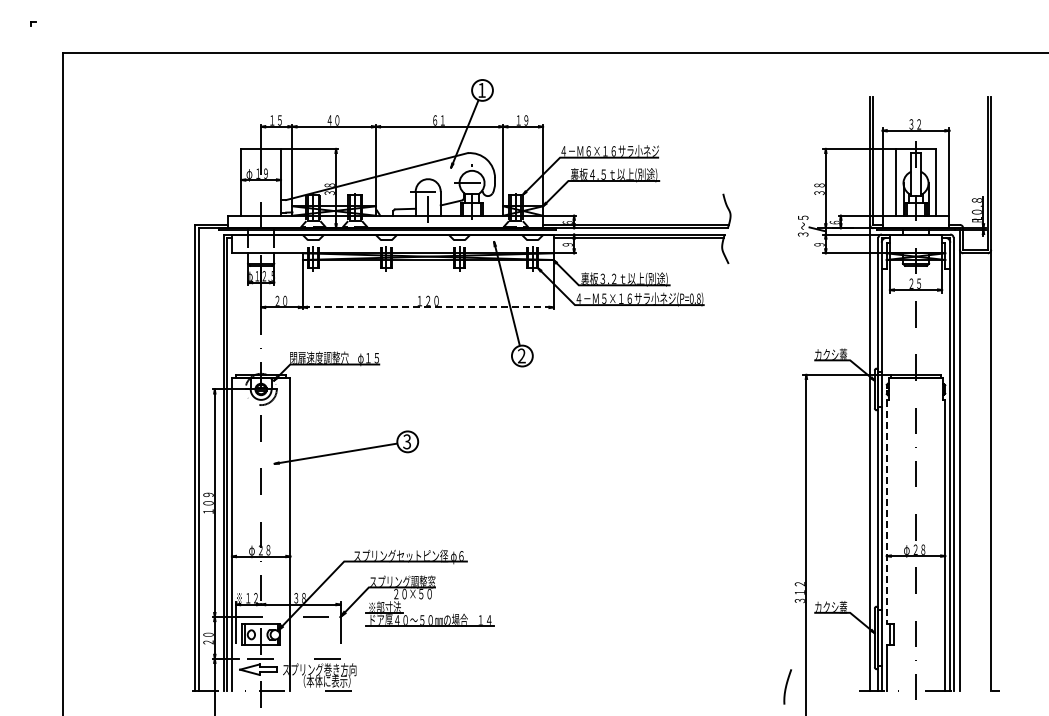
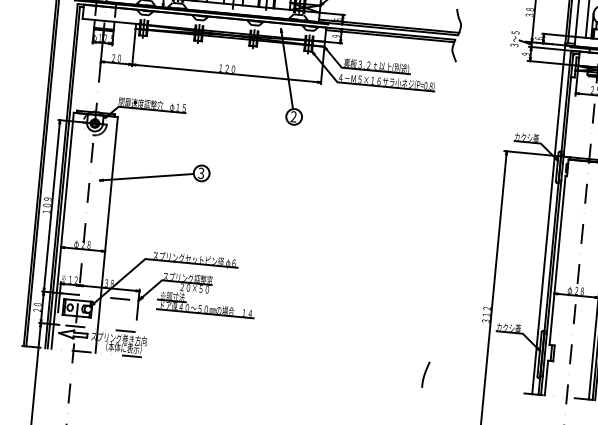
line: (428, 307) -> (226, 73), dashed -> solid
line: (886, 512) -> (557, 260), dashed -> solid
curve: (787, 686) -> (425, 374), moved

